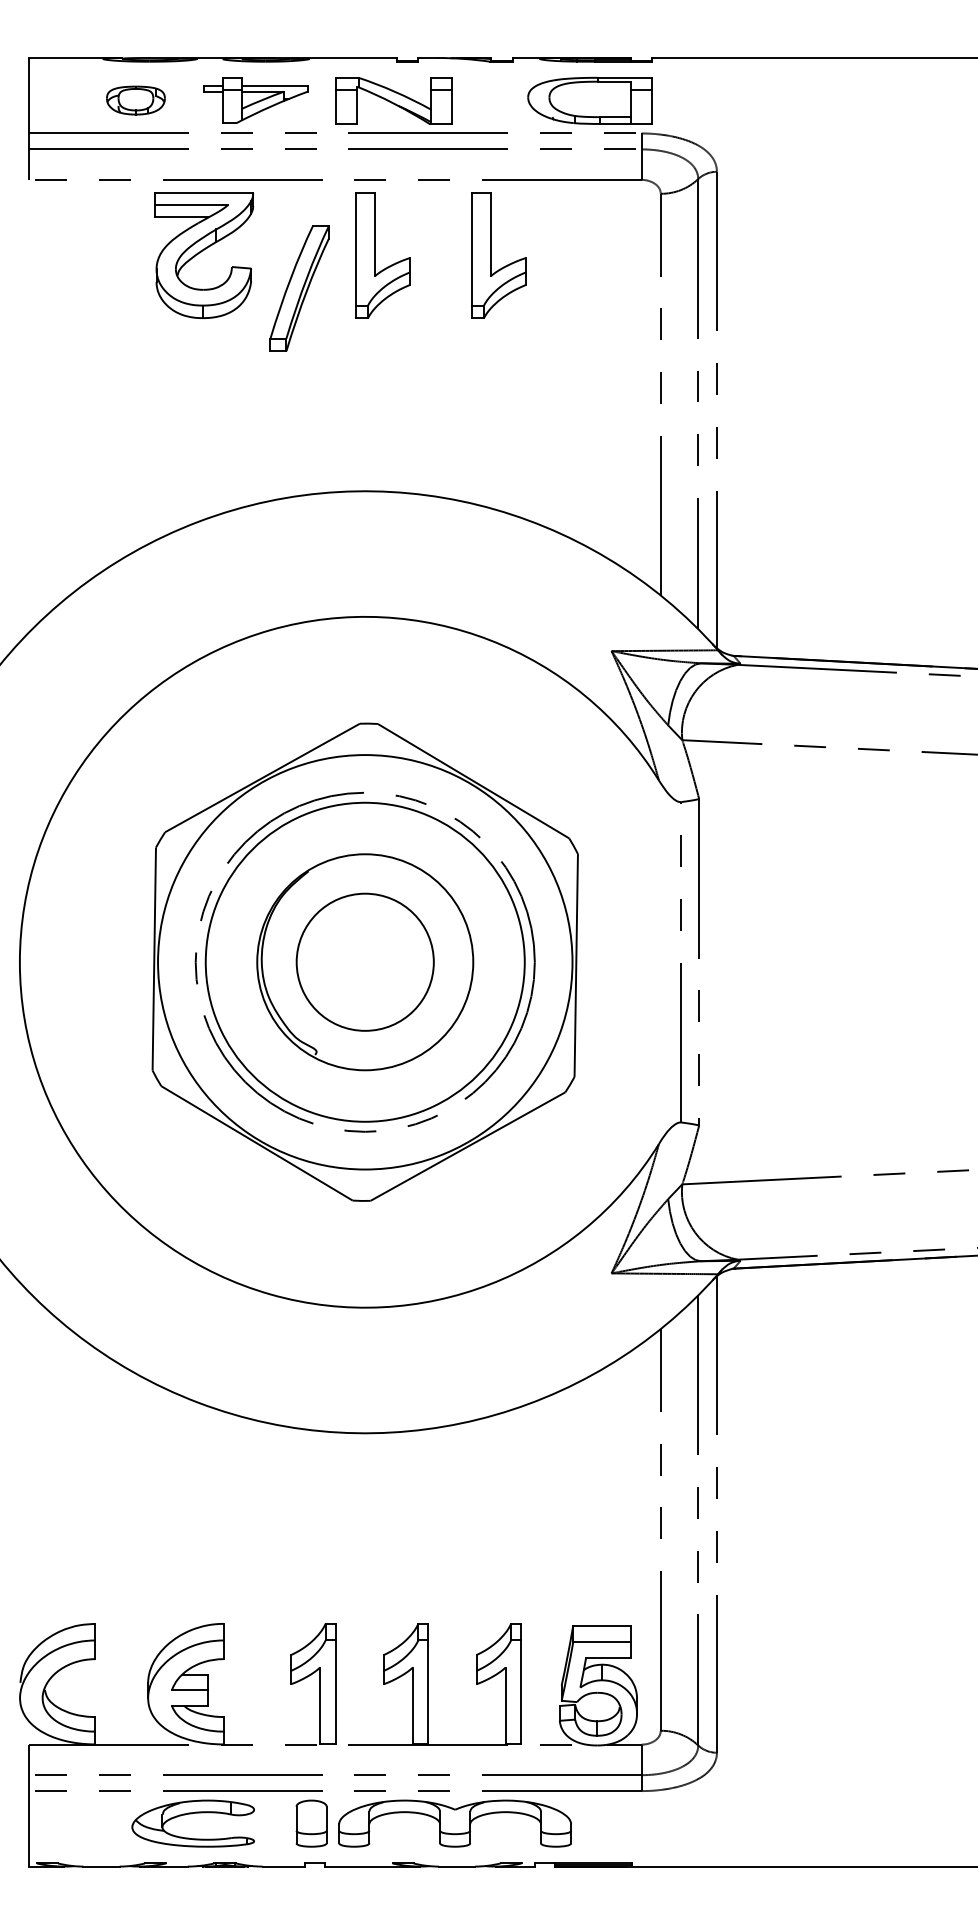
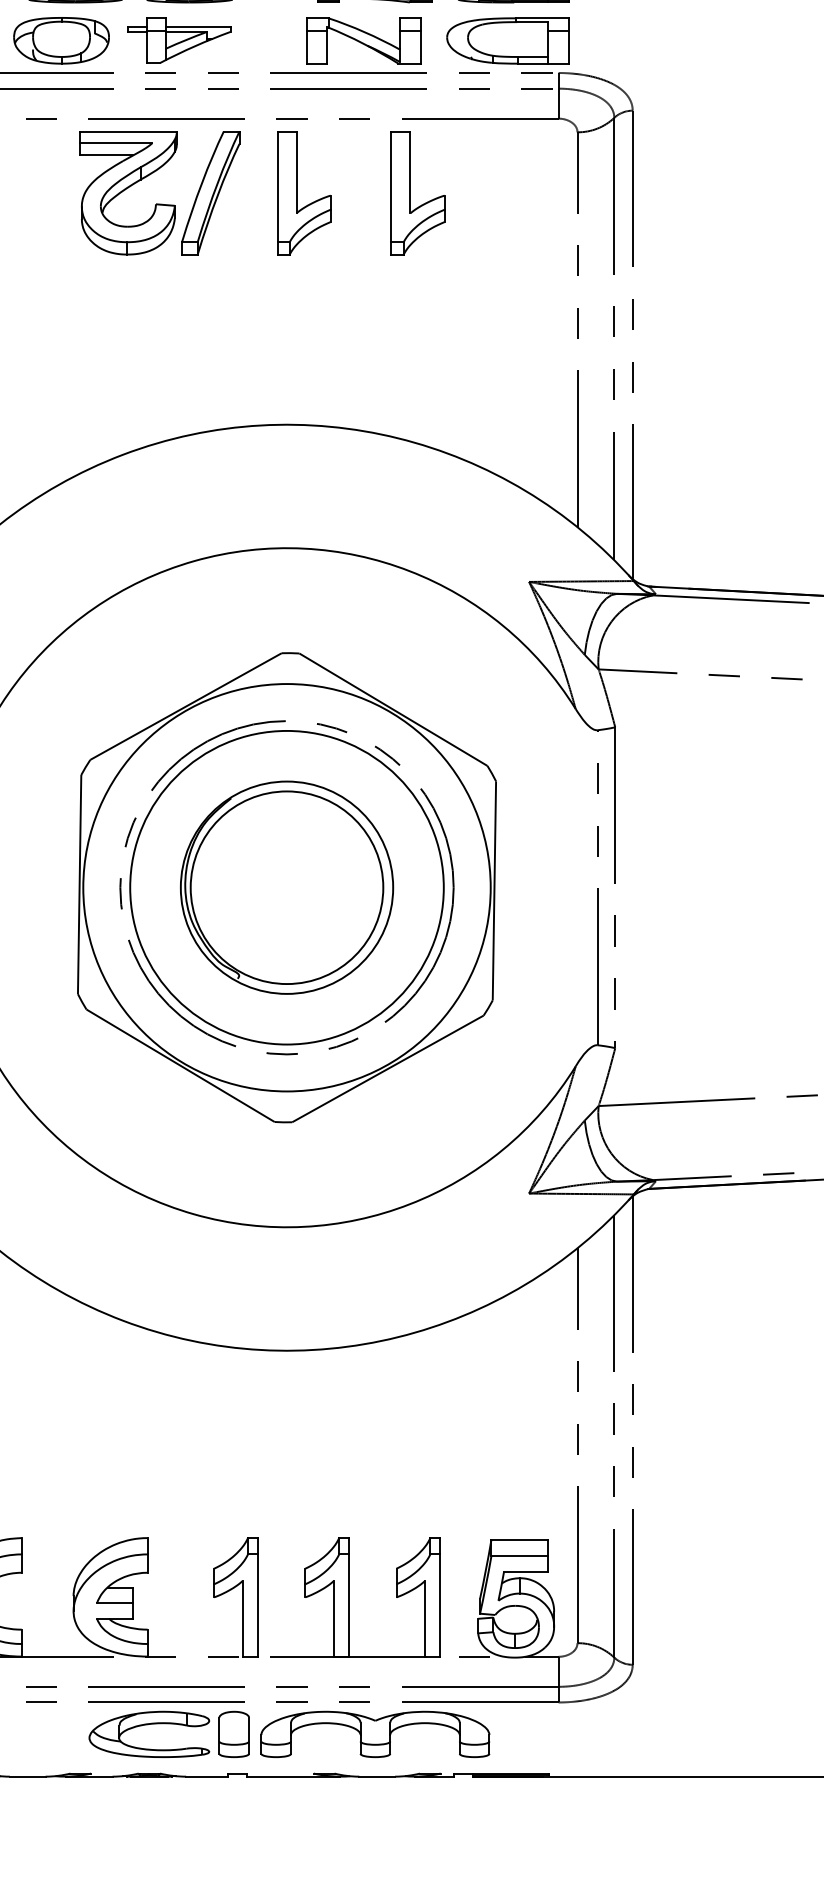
part: (135, 100) -> (61, 40), size x1.67
part: (393, 100) -> (362, 40), moved
part: (299, 288) -> (210, 192), moved
circle: (365, 962) -> (287, 887), size x1.43
part: (191, 1814) -> (147, 1725), moved

